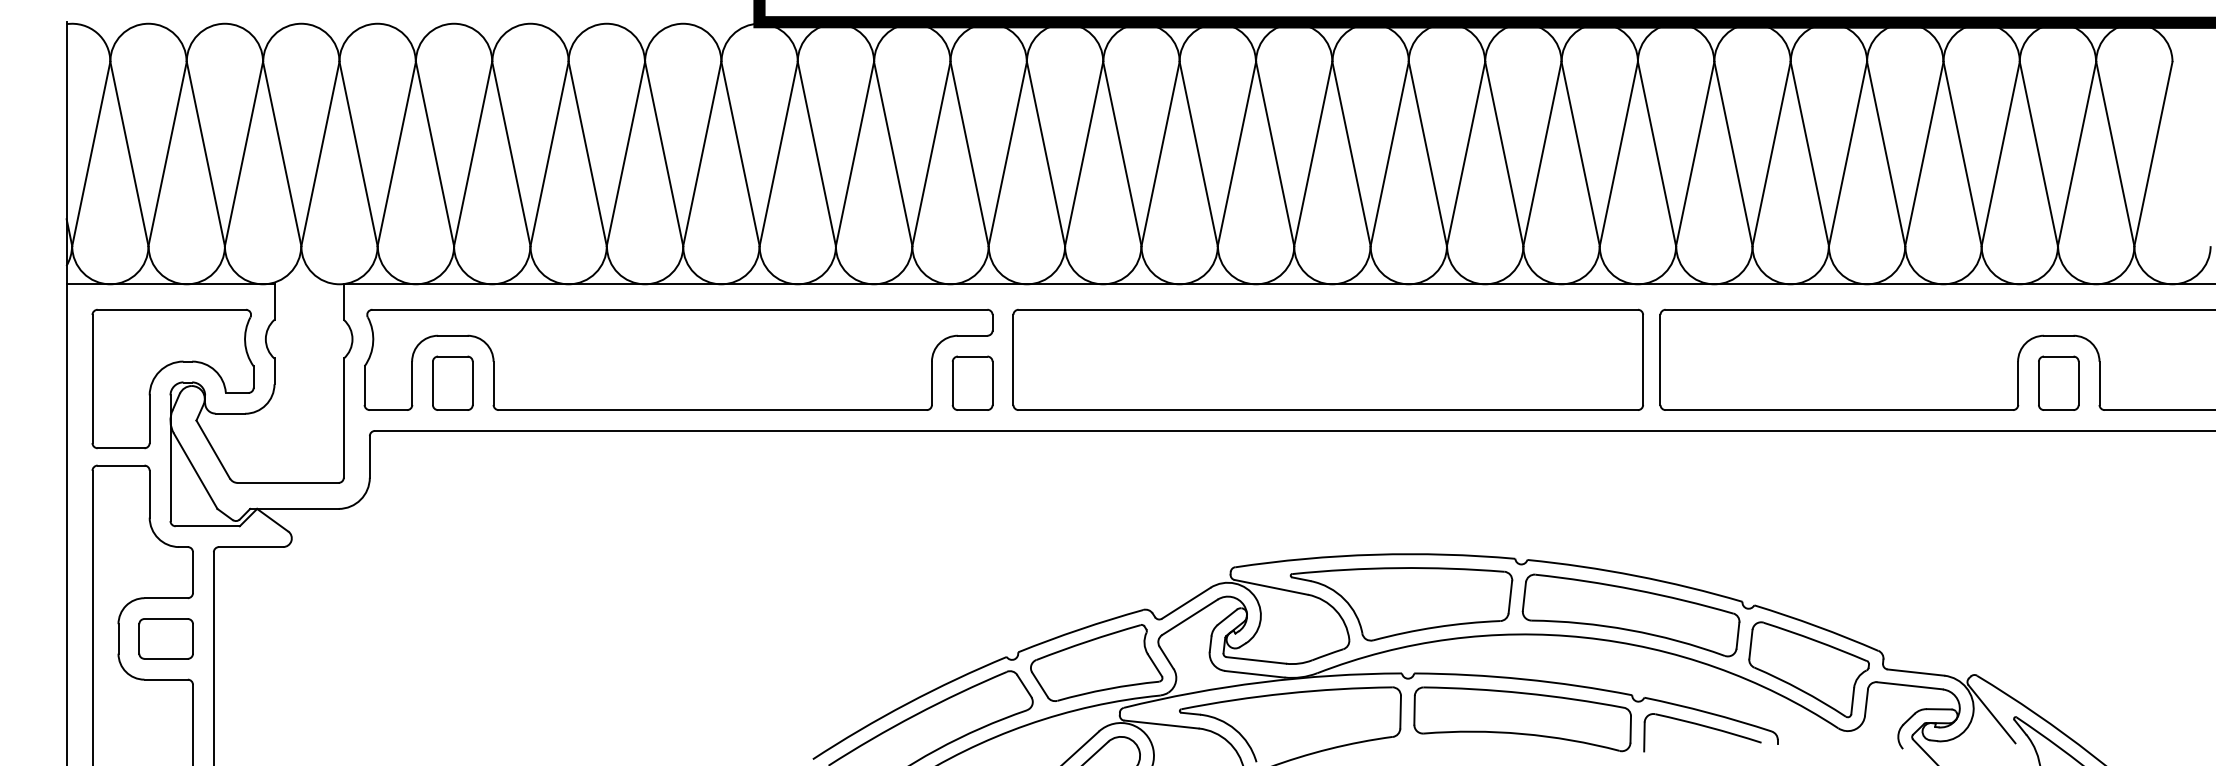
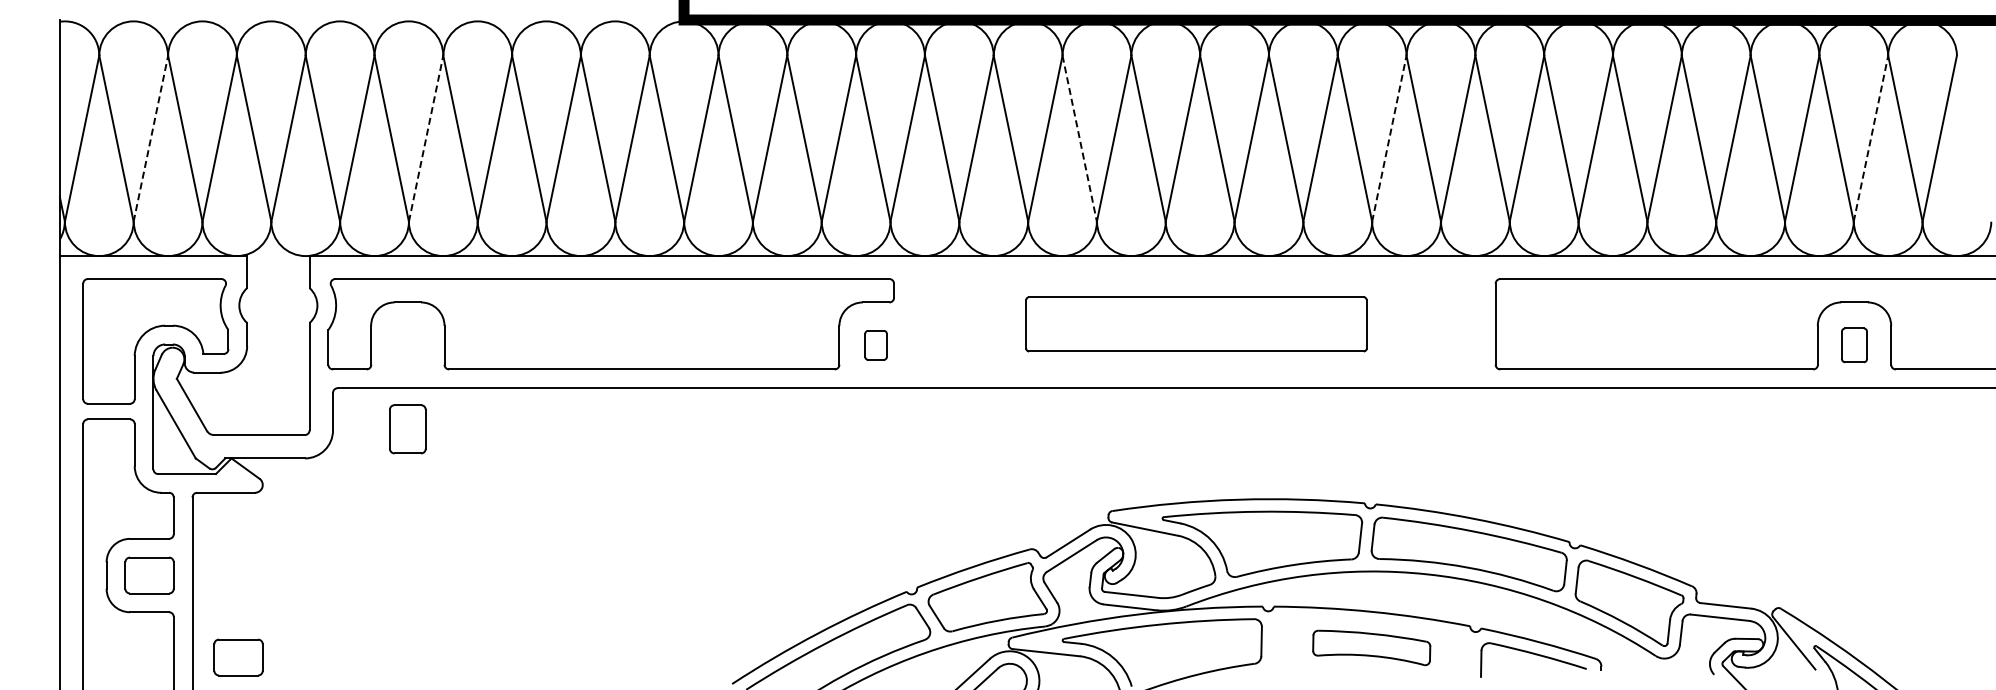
line: (167, 153) -> (150, 138), solid -> dashed
line: (473, 153) -> (426, 138), solid -> dashed
line: (1198, 153) -> (1079, 138), solid -> dashed
line: (1542, 153) -> (1389, 138), solid -> dashed
line: (2076, 153) -> (1870, 138), solid -> dashed
part: (1328, 360) -> (1196, 324), size x0.6
part: (452, 383) -> (407, 429), moved
part: (972, 383) -> (875, 345), size x0.6
part: (2058, 383) -> (1854, 345), size x0.7
part: (1522, 718) -> (1371, 647), size x0.6
part: (264, 729) -> (238, 657), added

